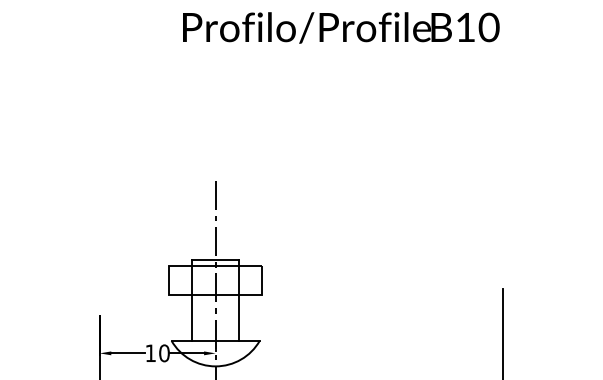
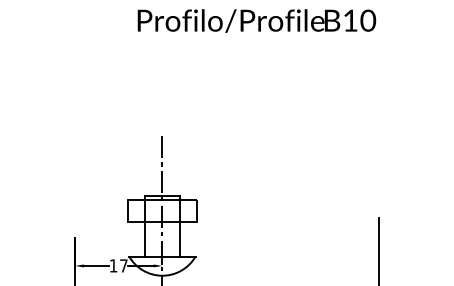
text: (163, 352) -> (123, 265), 10 -> 17

